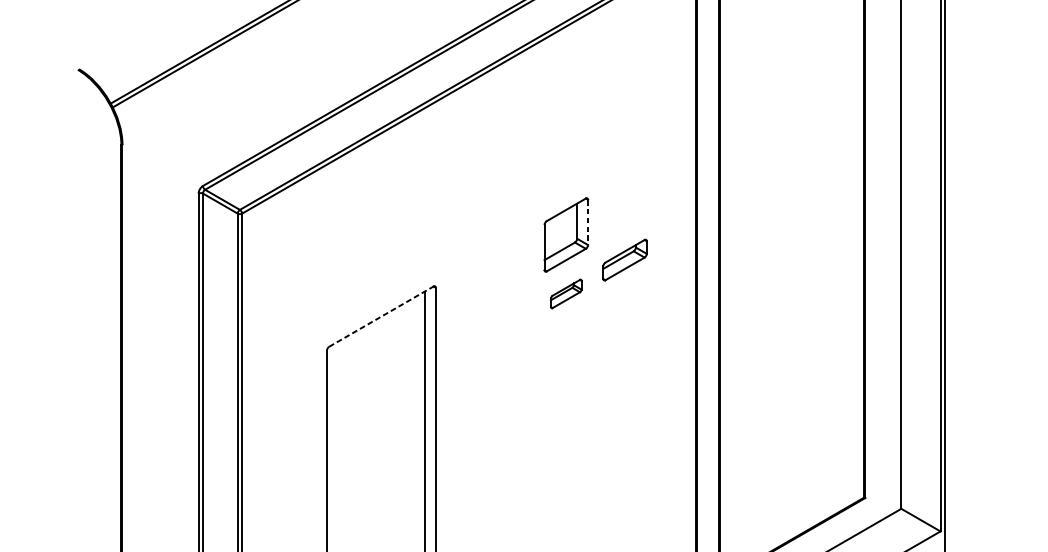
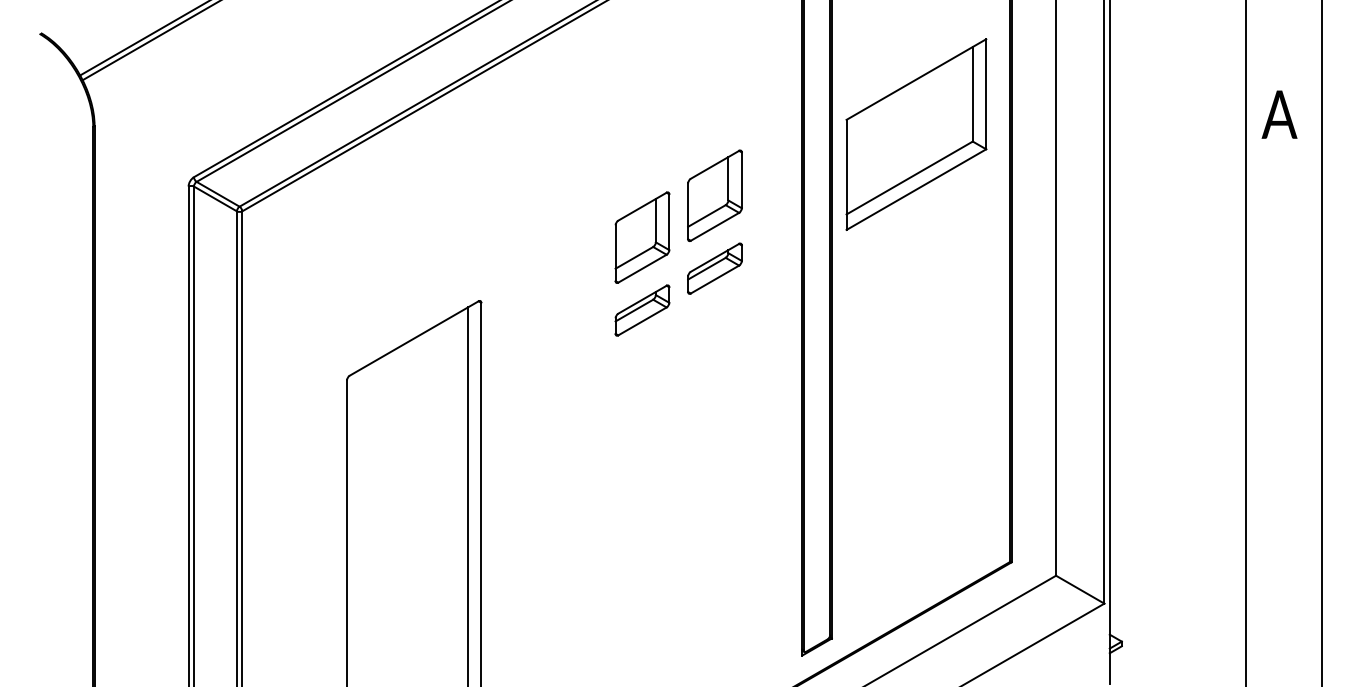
part: (788, 151) -> (916, 134), added
part: (624, 200) -> (714, 195), added
line: (588, 222) -> (669, 222), dashed -> solid
part: (566, 293) -> (642, 310), size x1.43
line: (381, 316) -> (414, 338), dashed -> solid

